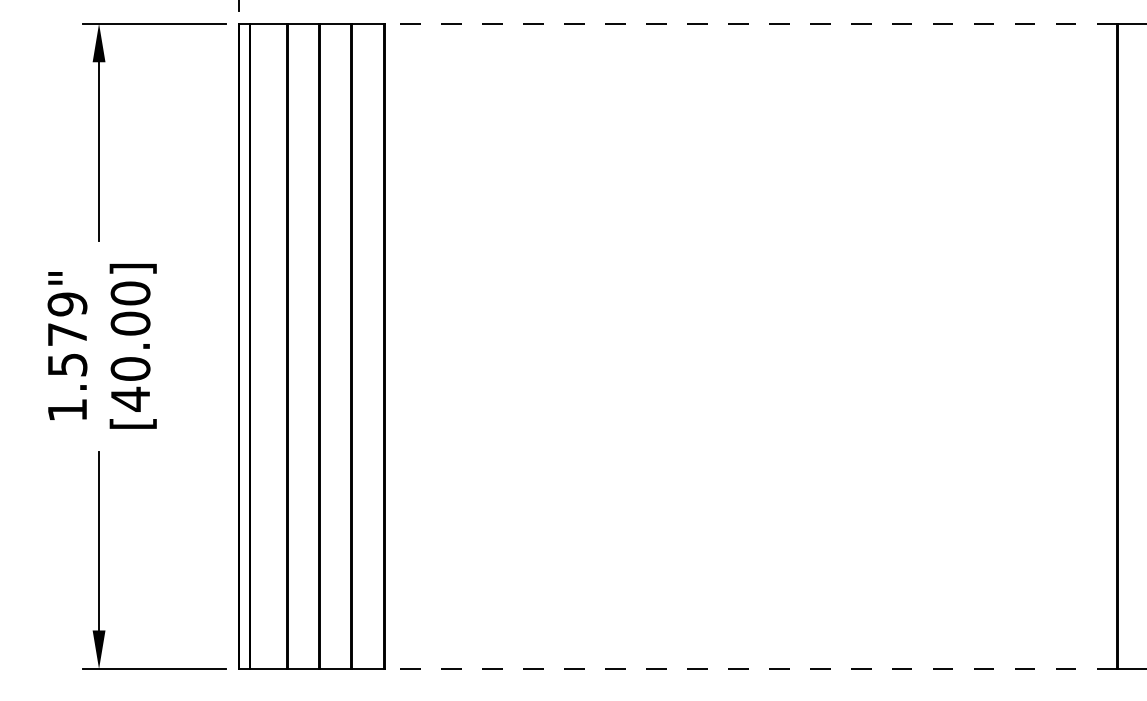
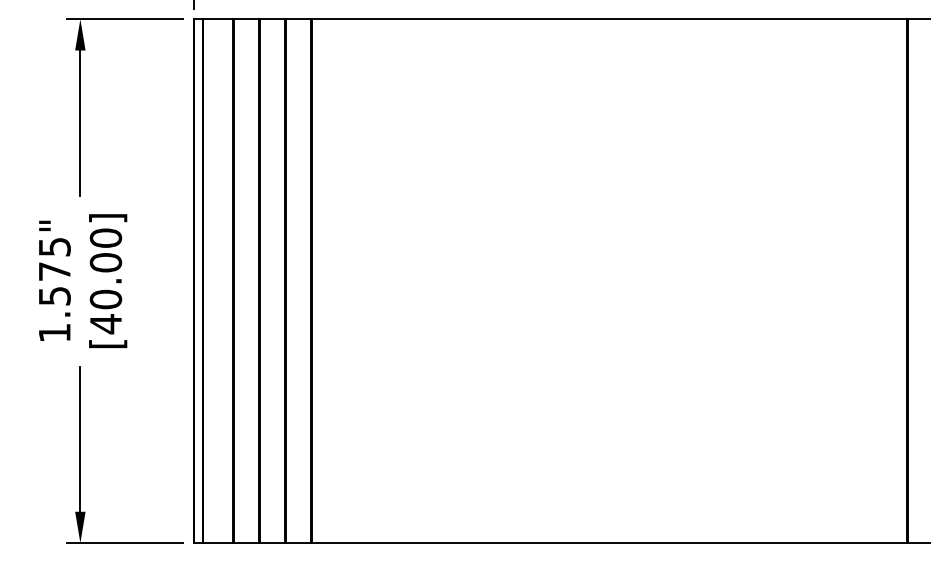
line: (750, 24) -> (609, 19), dashed -> solid
text: (67, 303) -> (54, 246), 1.579" -> 1.575"
line: (750, 669) -> (609, 543), dashed -> solid

